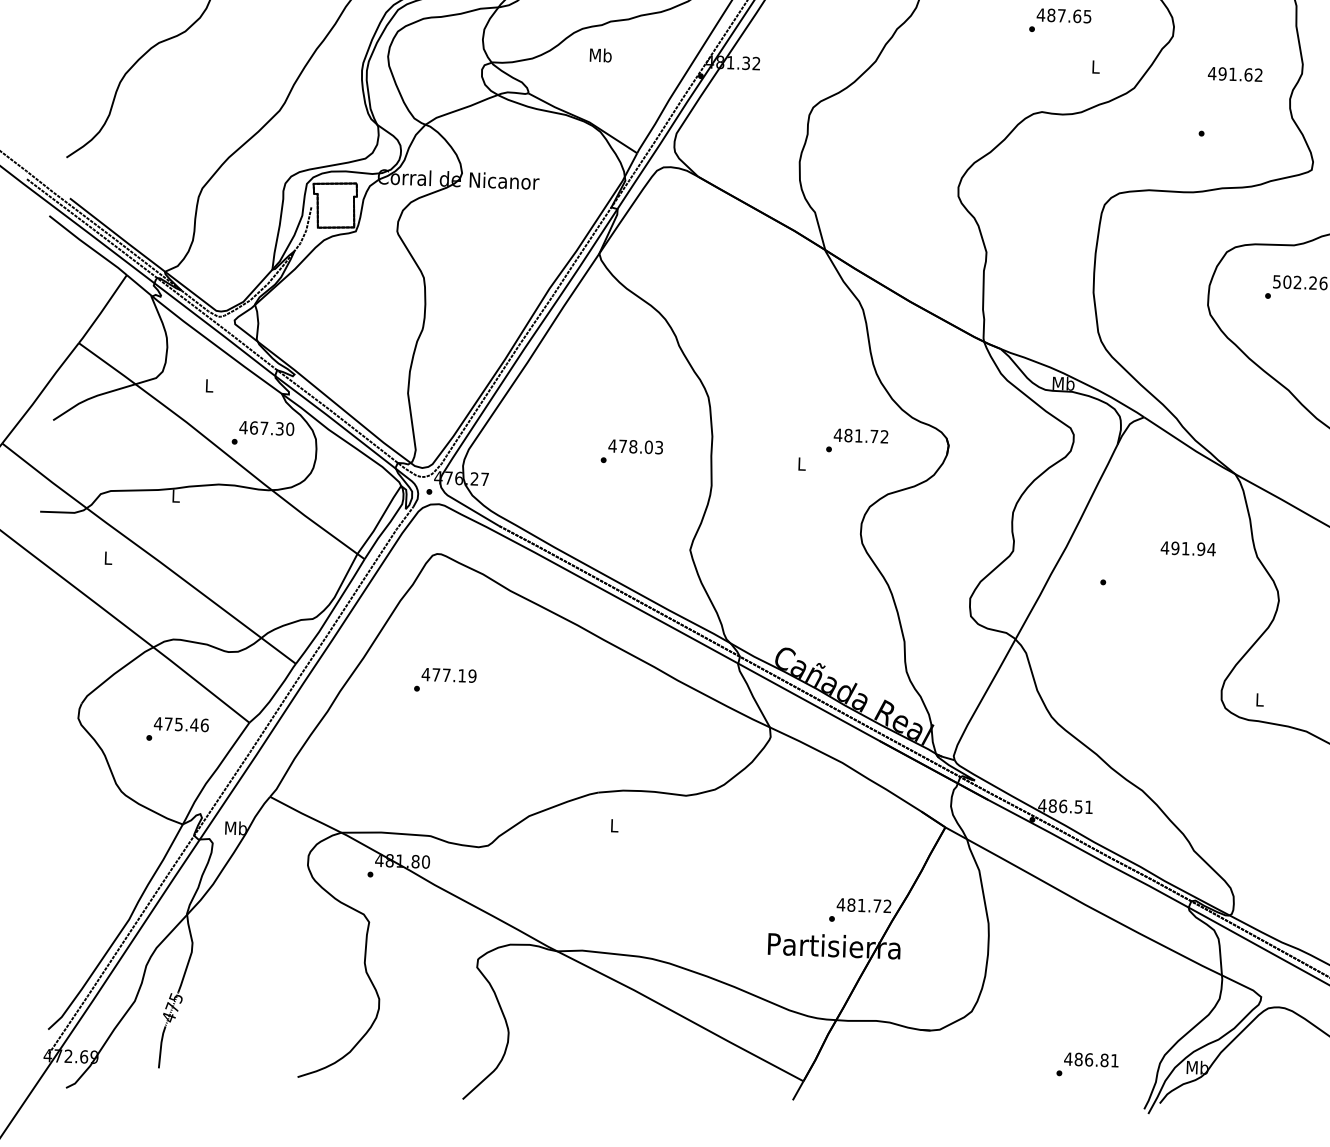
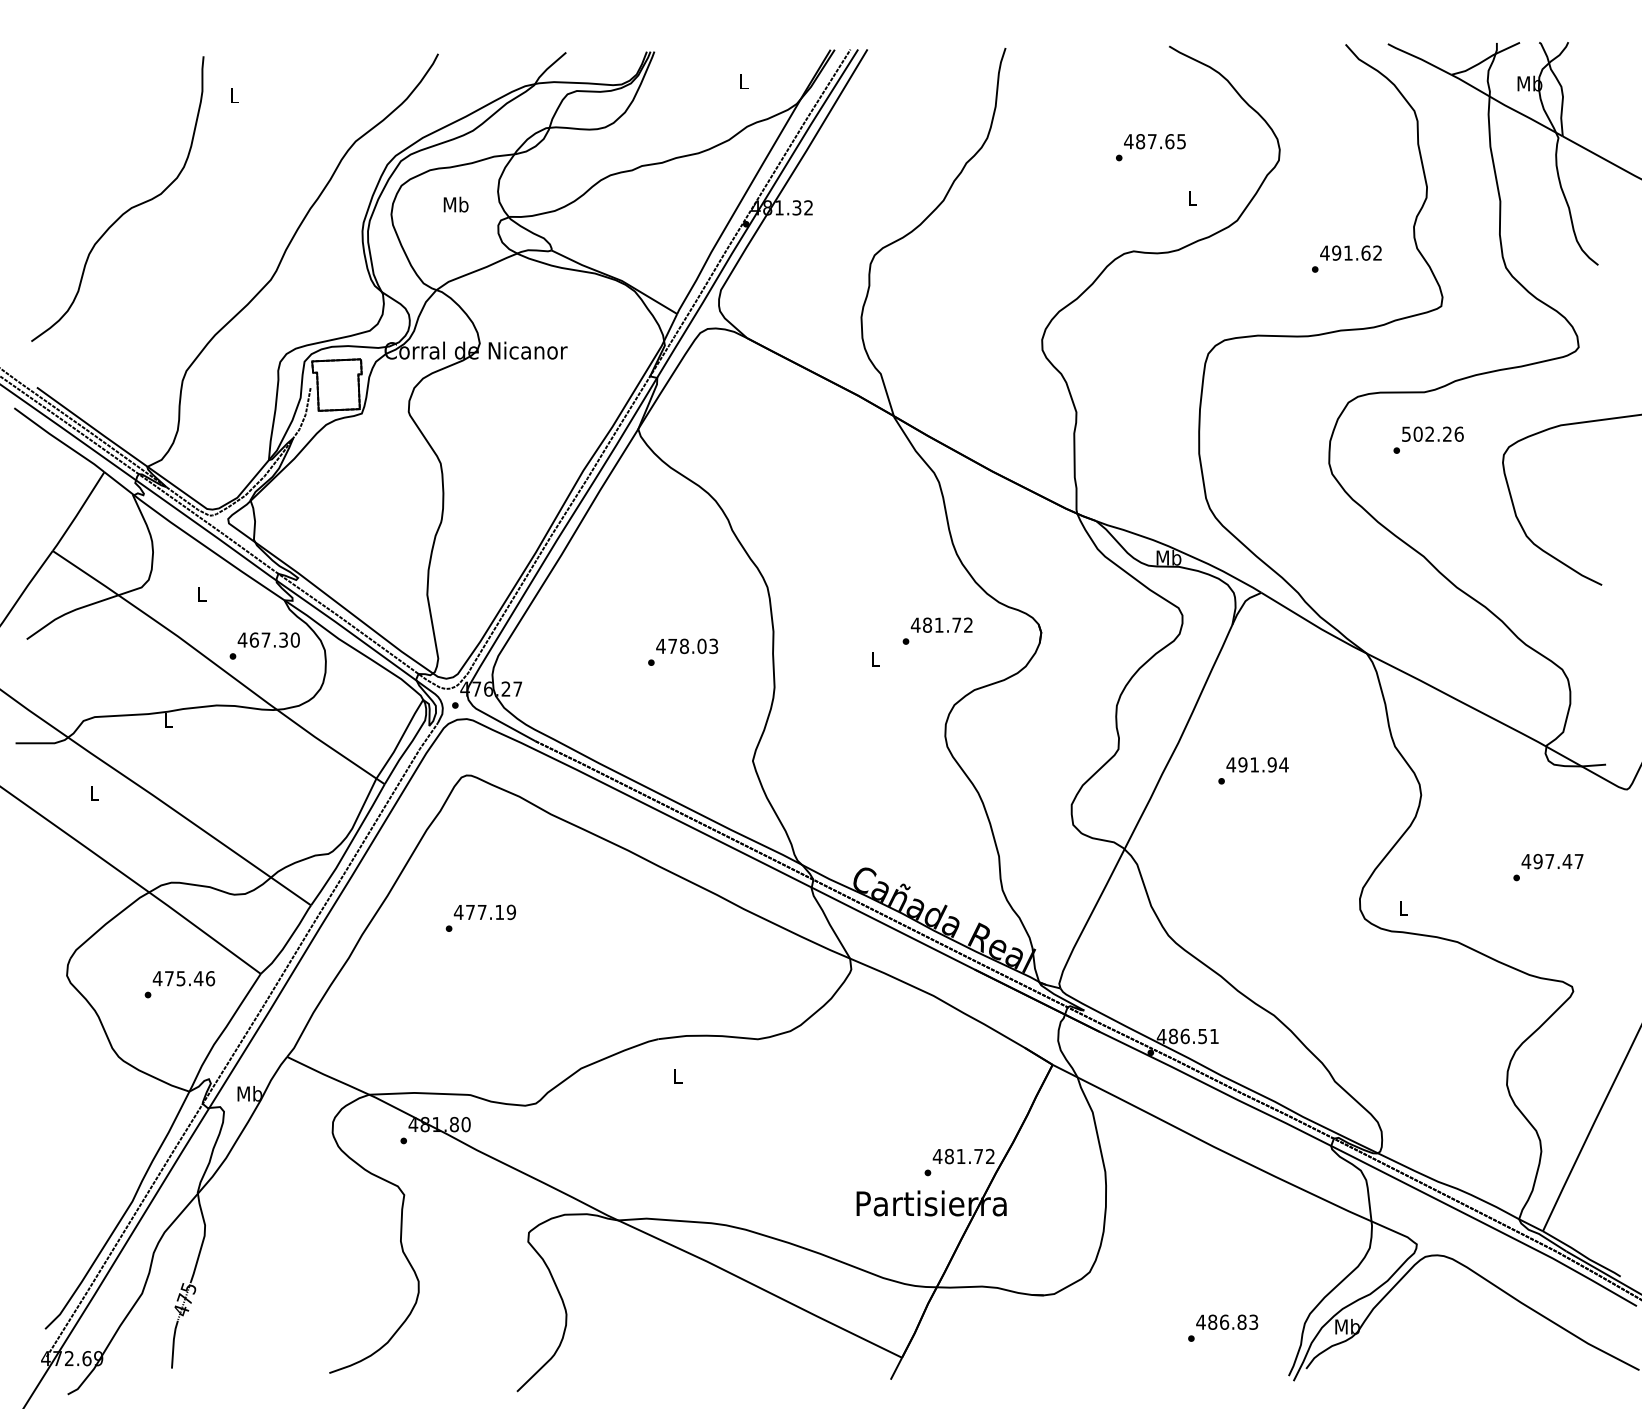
text: (600, 55) -> (455, 204), moved
text: (1234, 73) -> (1350, 252), moved
text: (1188, 548) -> (1257, 764), moved
text: (1114, 1060) -> (1253, 1321), 486.81 -> 486.83

